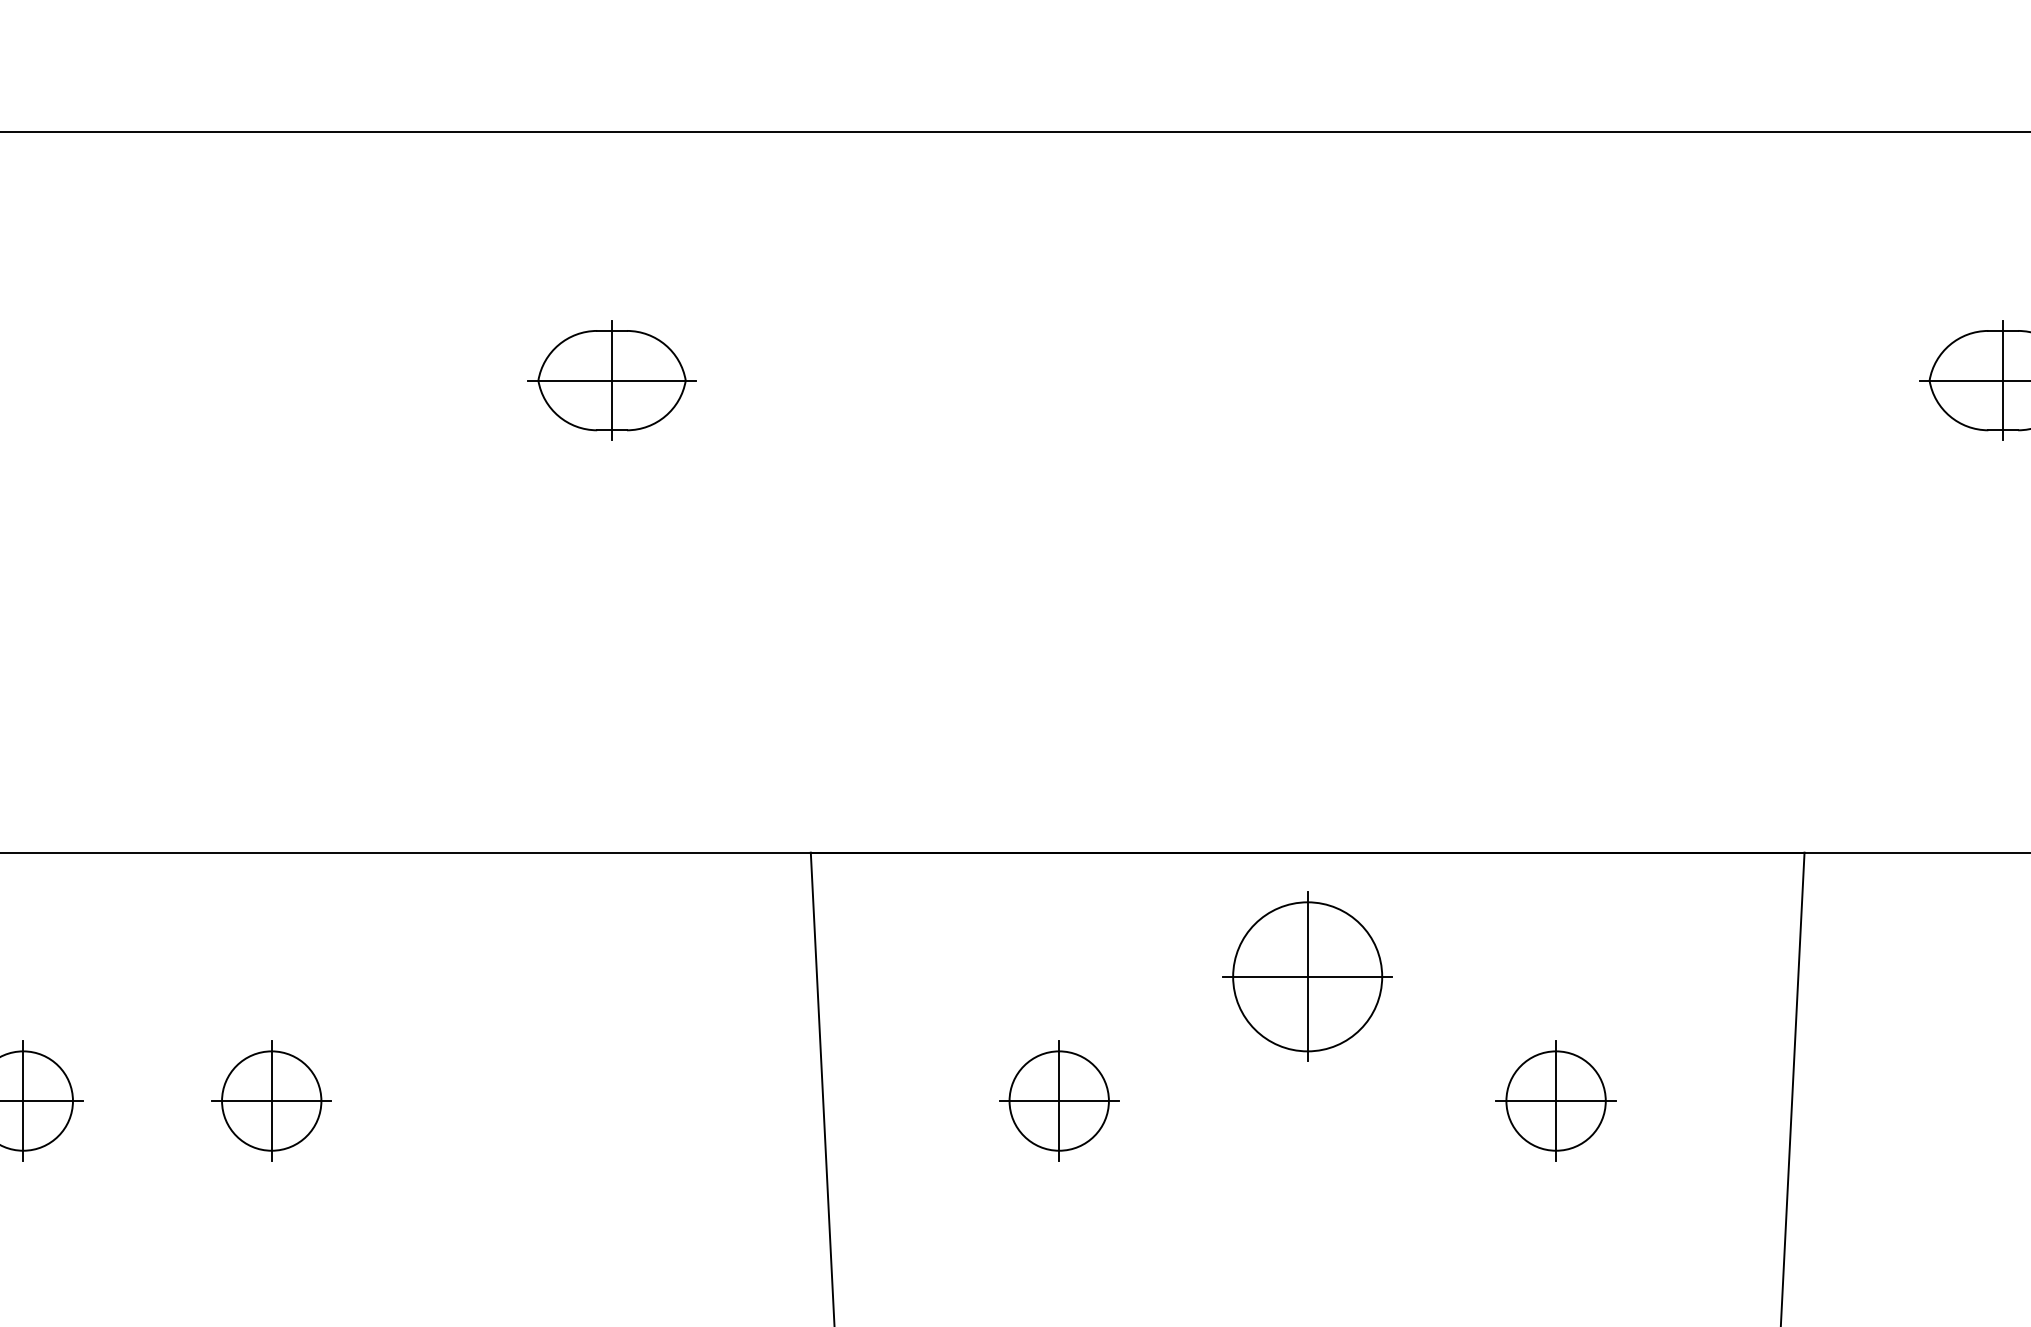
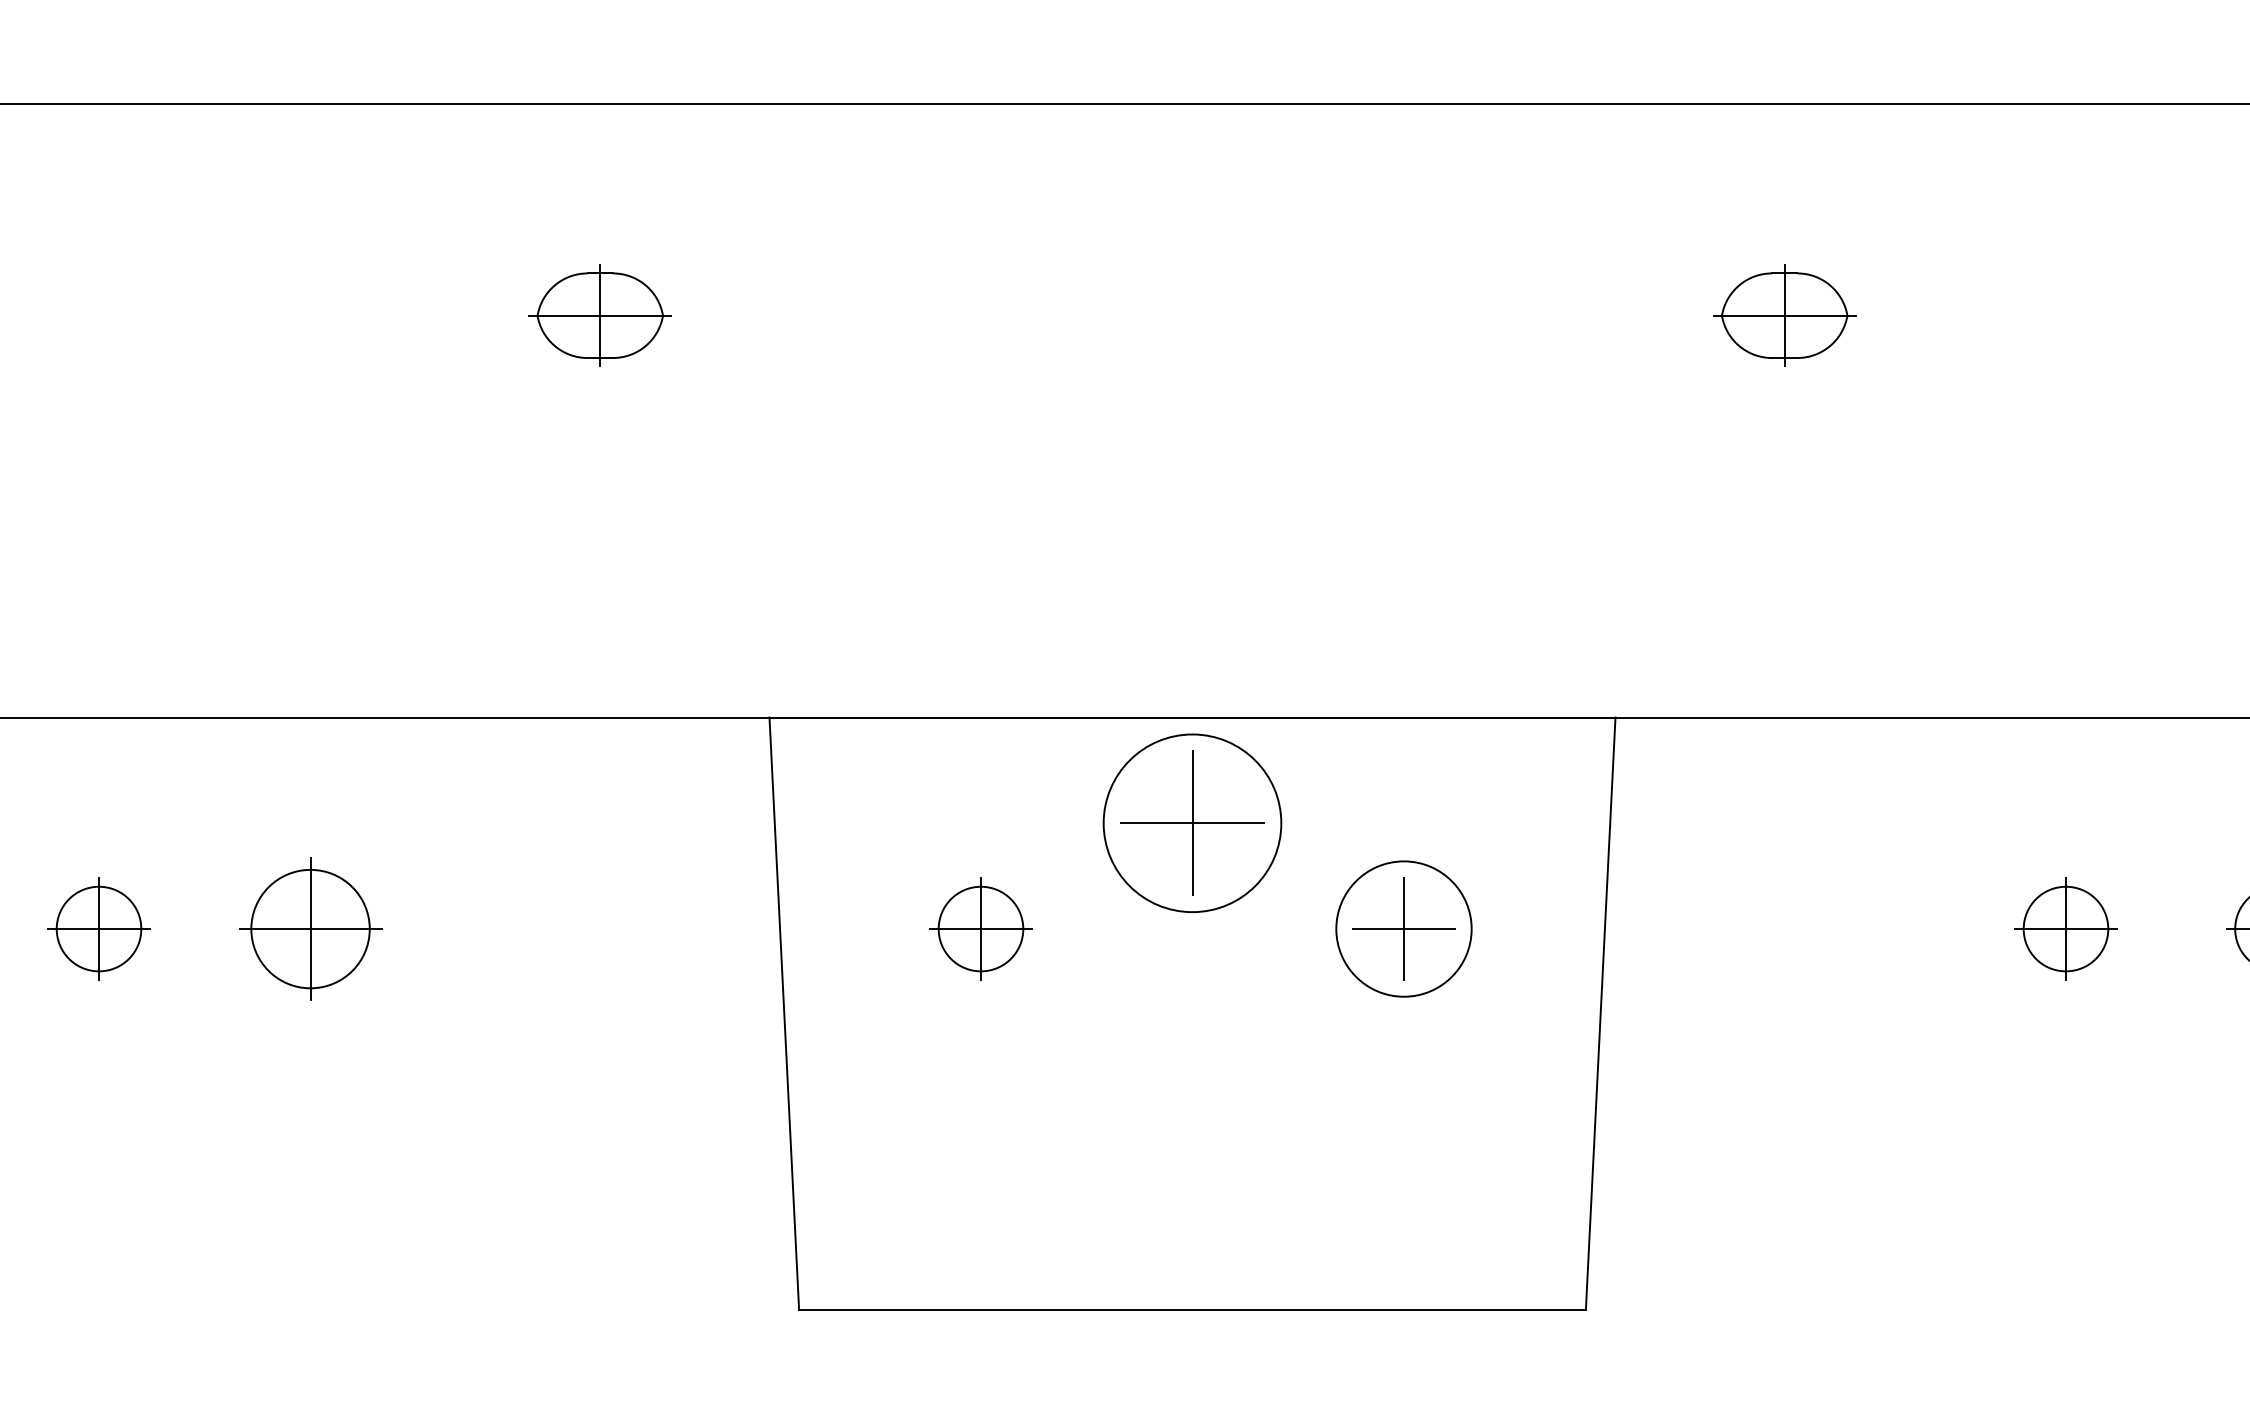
circle: (1307, 975) -> (1192, 822), size x1.4
part: (271, 1100) -> (310, 928), size x1.4
circle: (1555, 1100) -> (1403, 928), size x1.6

